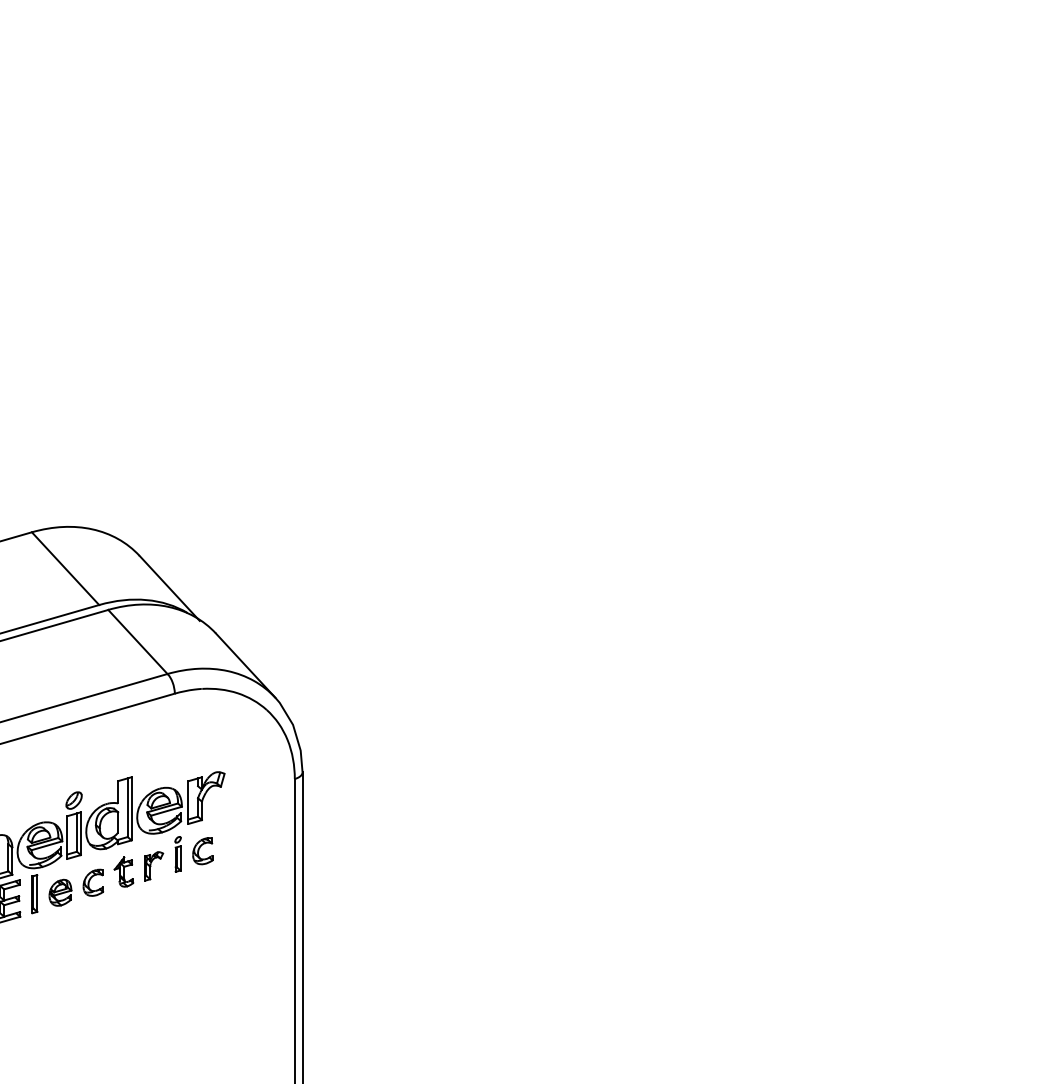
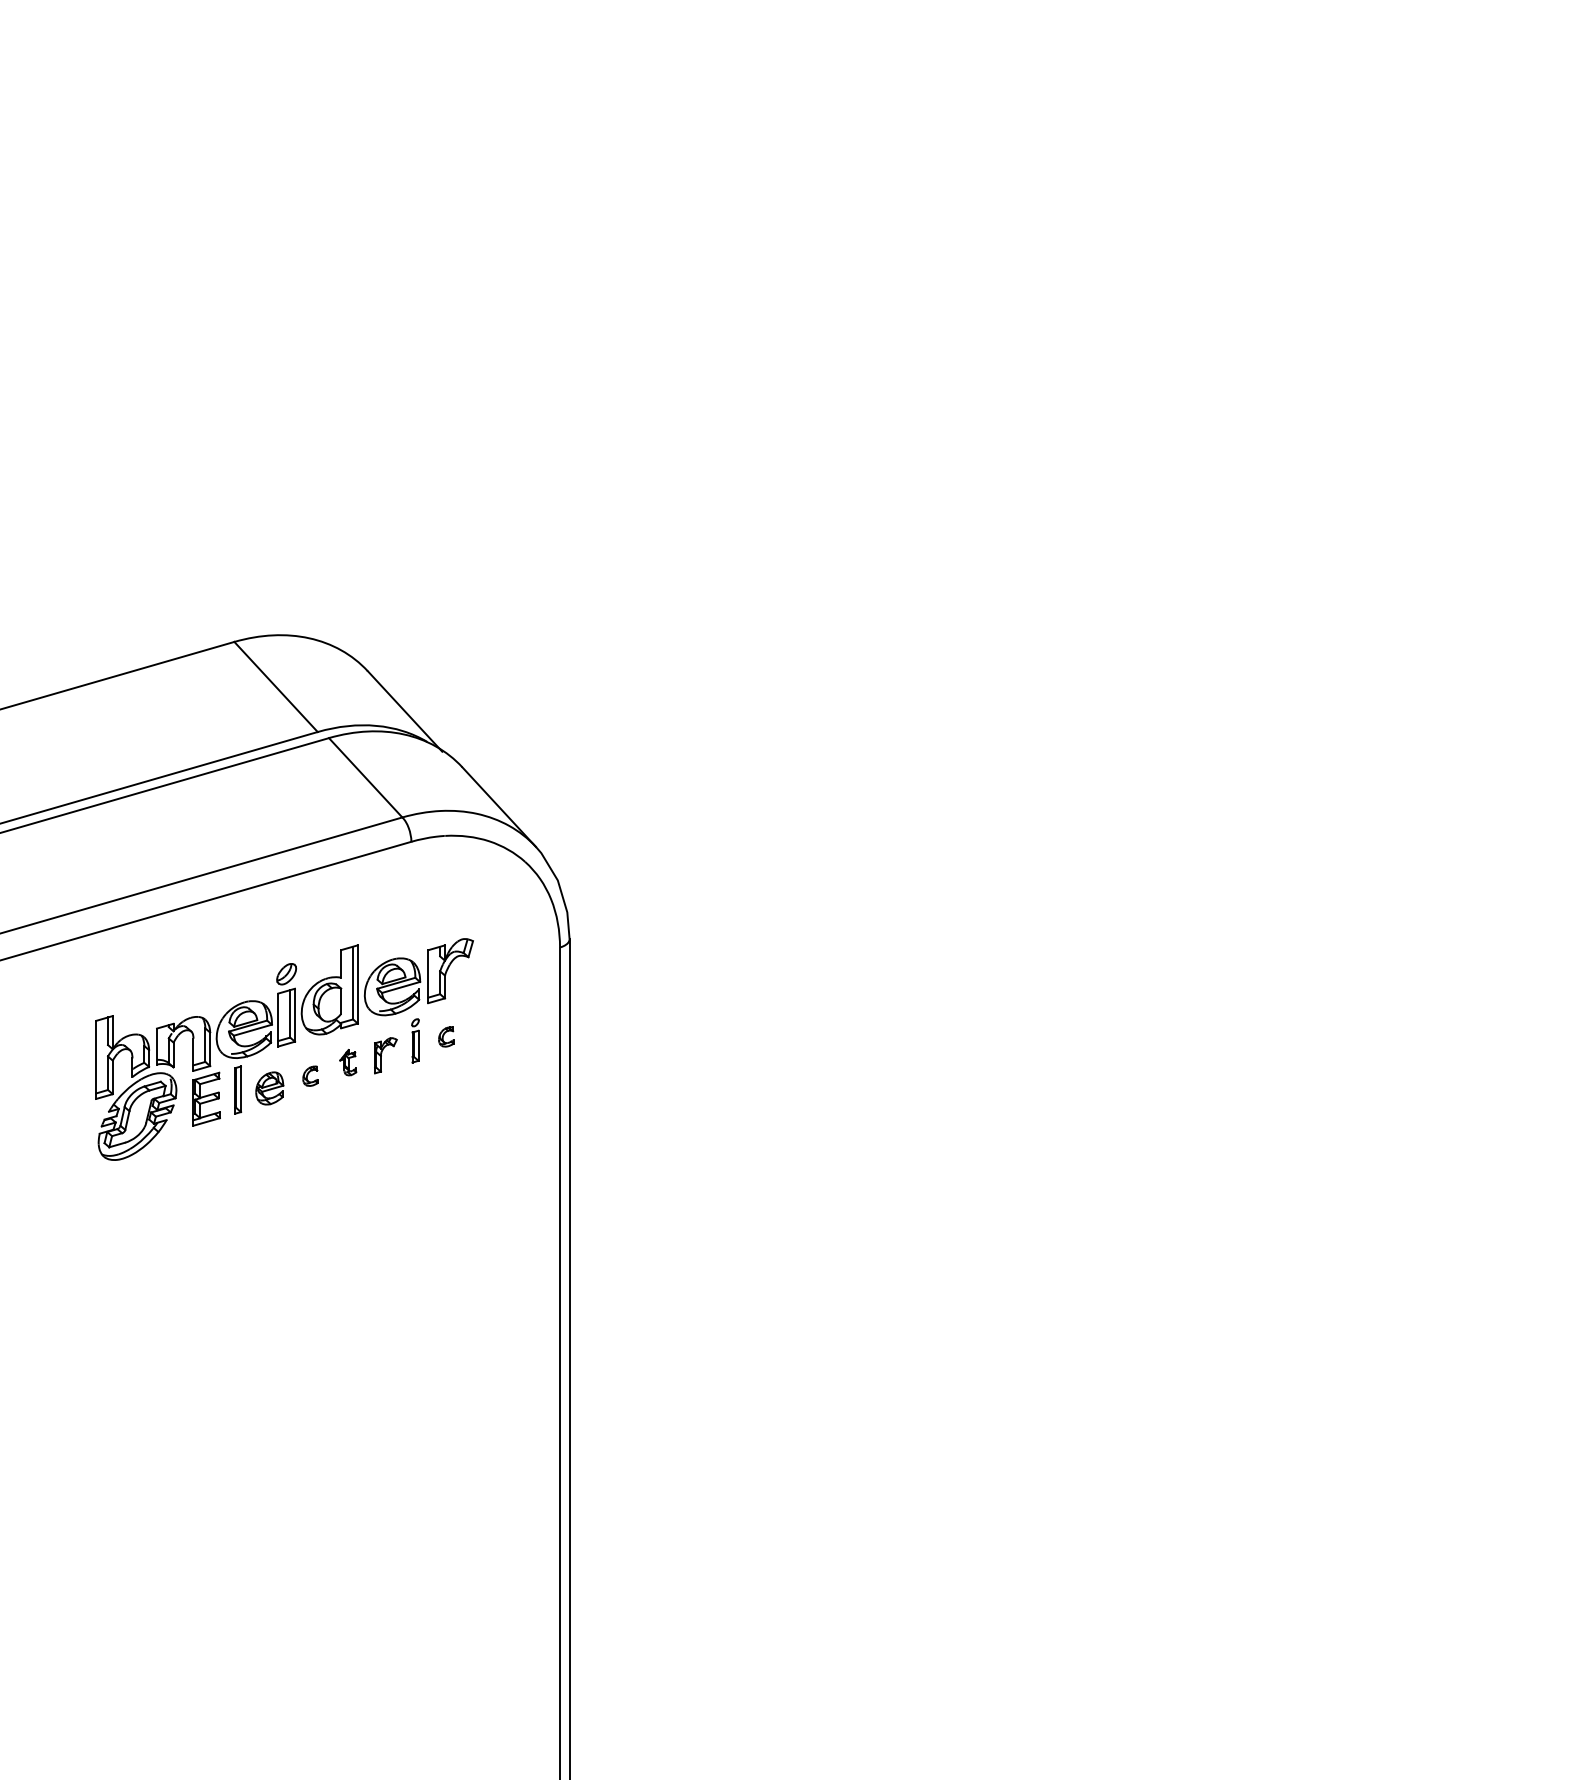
part: (203, 850) -> (446, 1036), size x0.6
part: (123, 871) -> (347, 1062), size x0.7
part: (93, 883) -> (310, 1076), size x0.6

